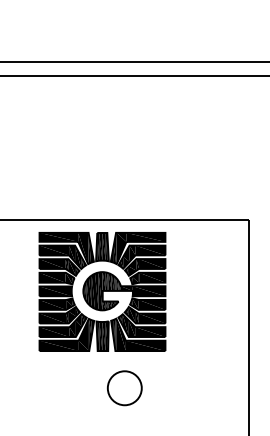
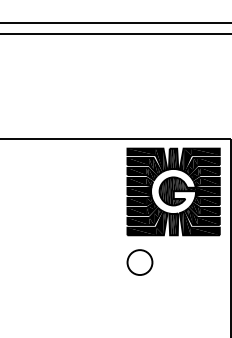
part: (102, 291) -> (173, 191), moved

